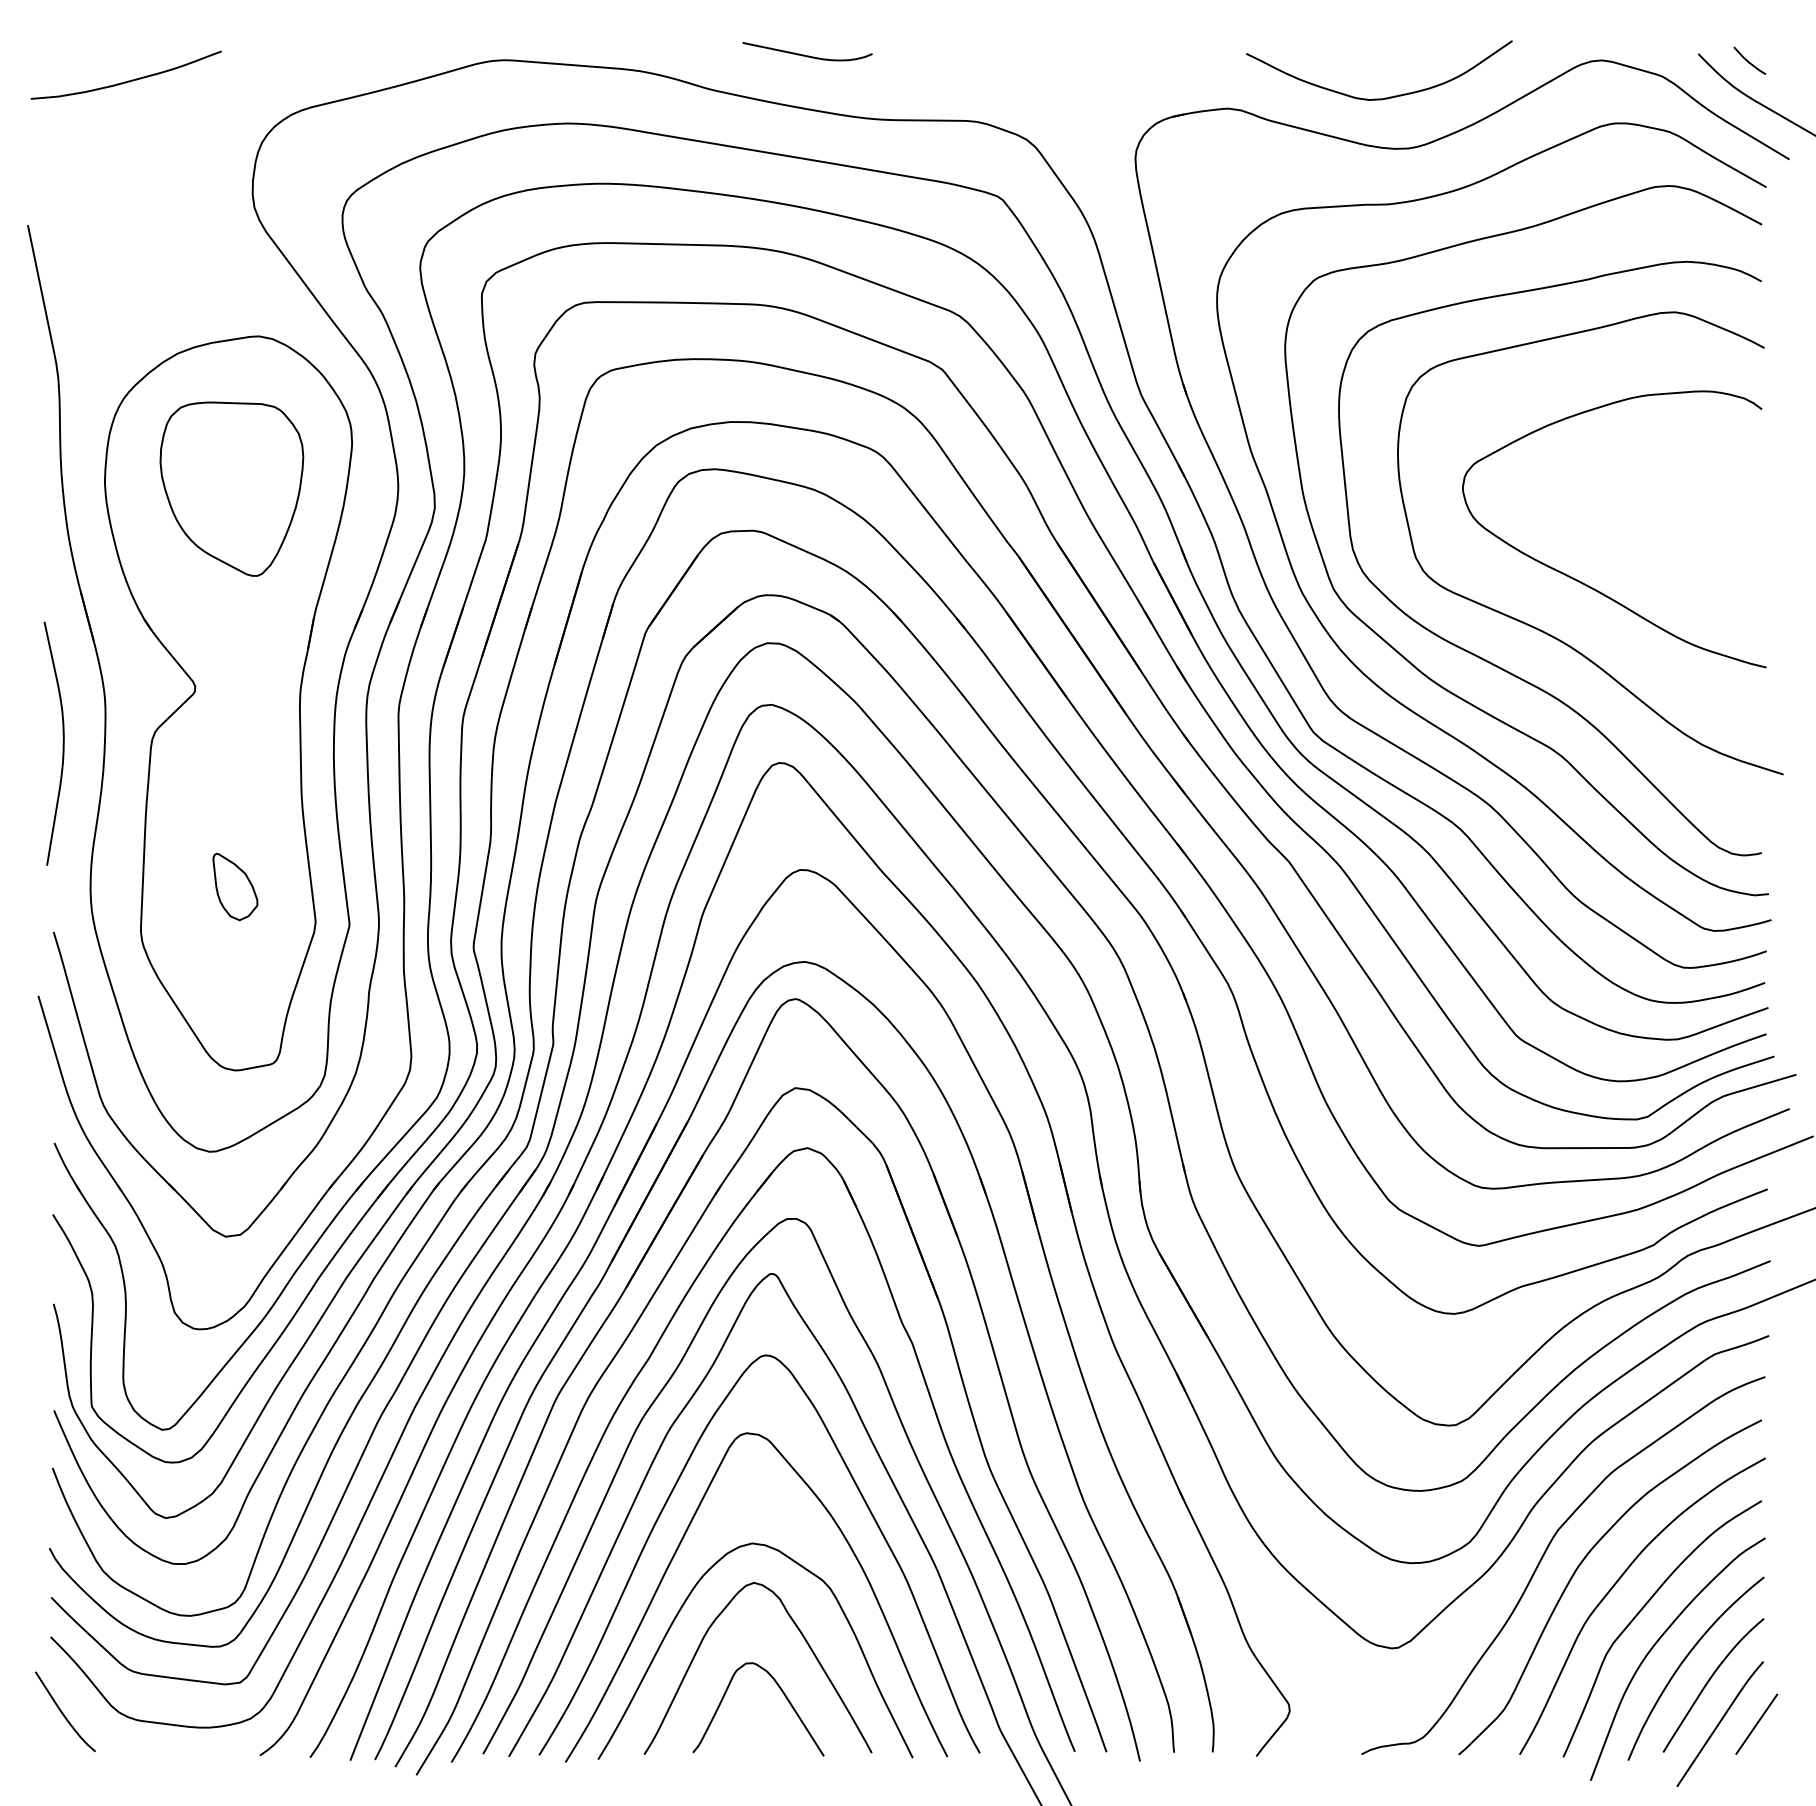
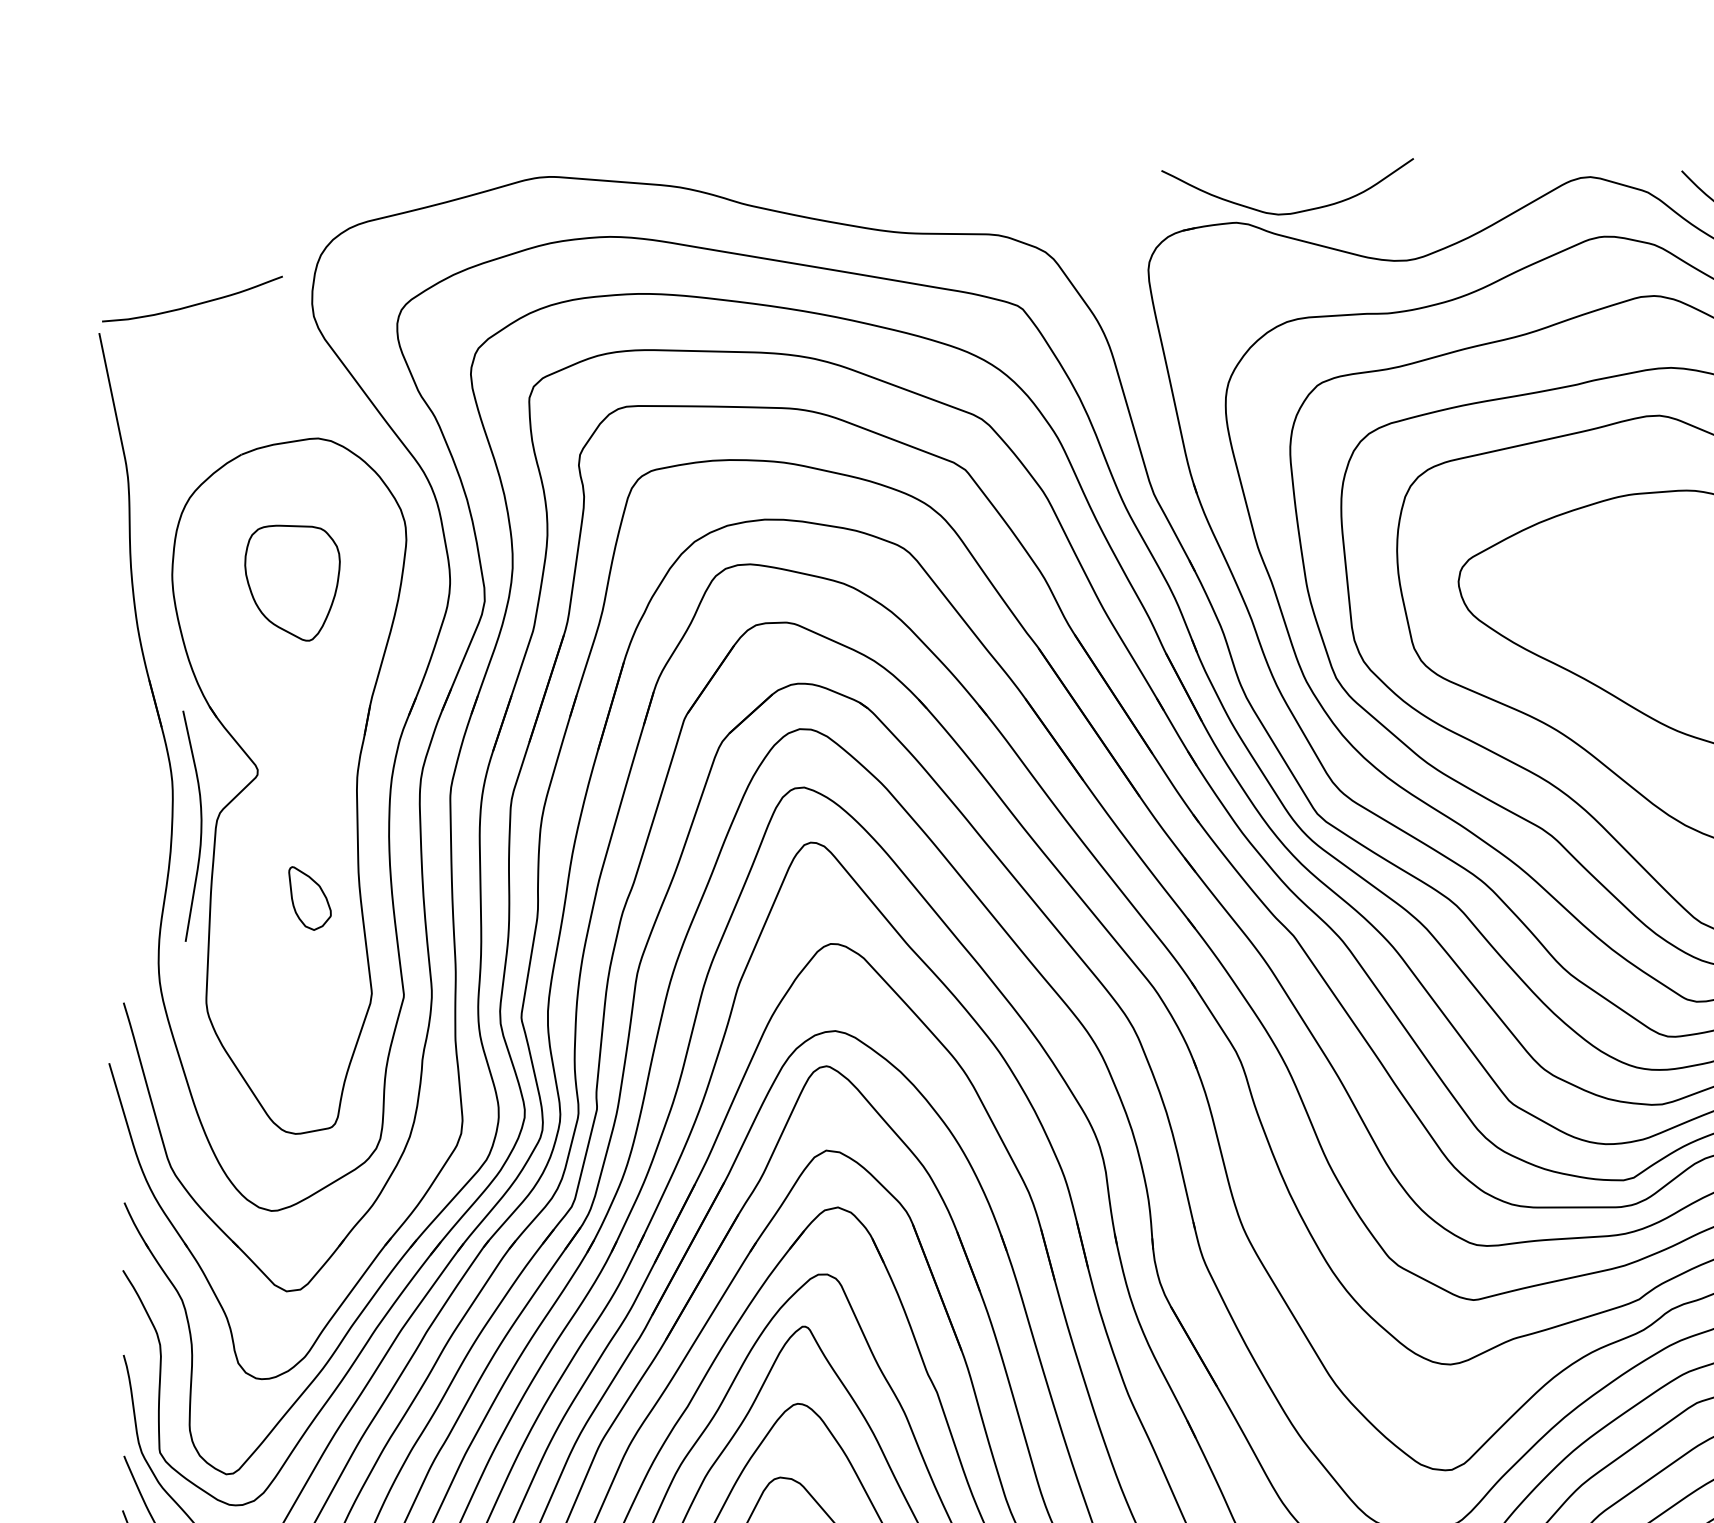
curve: (807, 55) -> (837, 172), removed
curve: (128, 80) -> (194, 304), moved
curve: (1385, 97) -> (1293, 212), moved
part: (231, 488) -> (292, 582), size x0.7
curve: (62, 743) -> (200, 826), moved
part: (235, 886) -> (310, 898), moved

